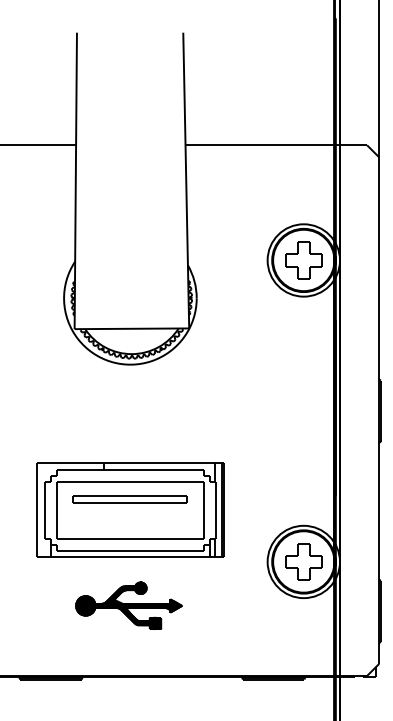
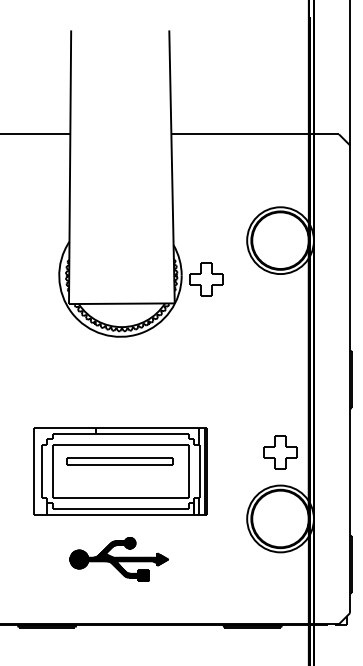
part: (303, 260) -> (206, 279), moved
part: (303, 561) -> (280, 452), moved

